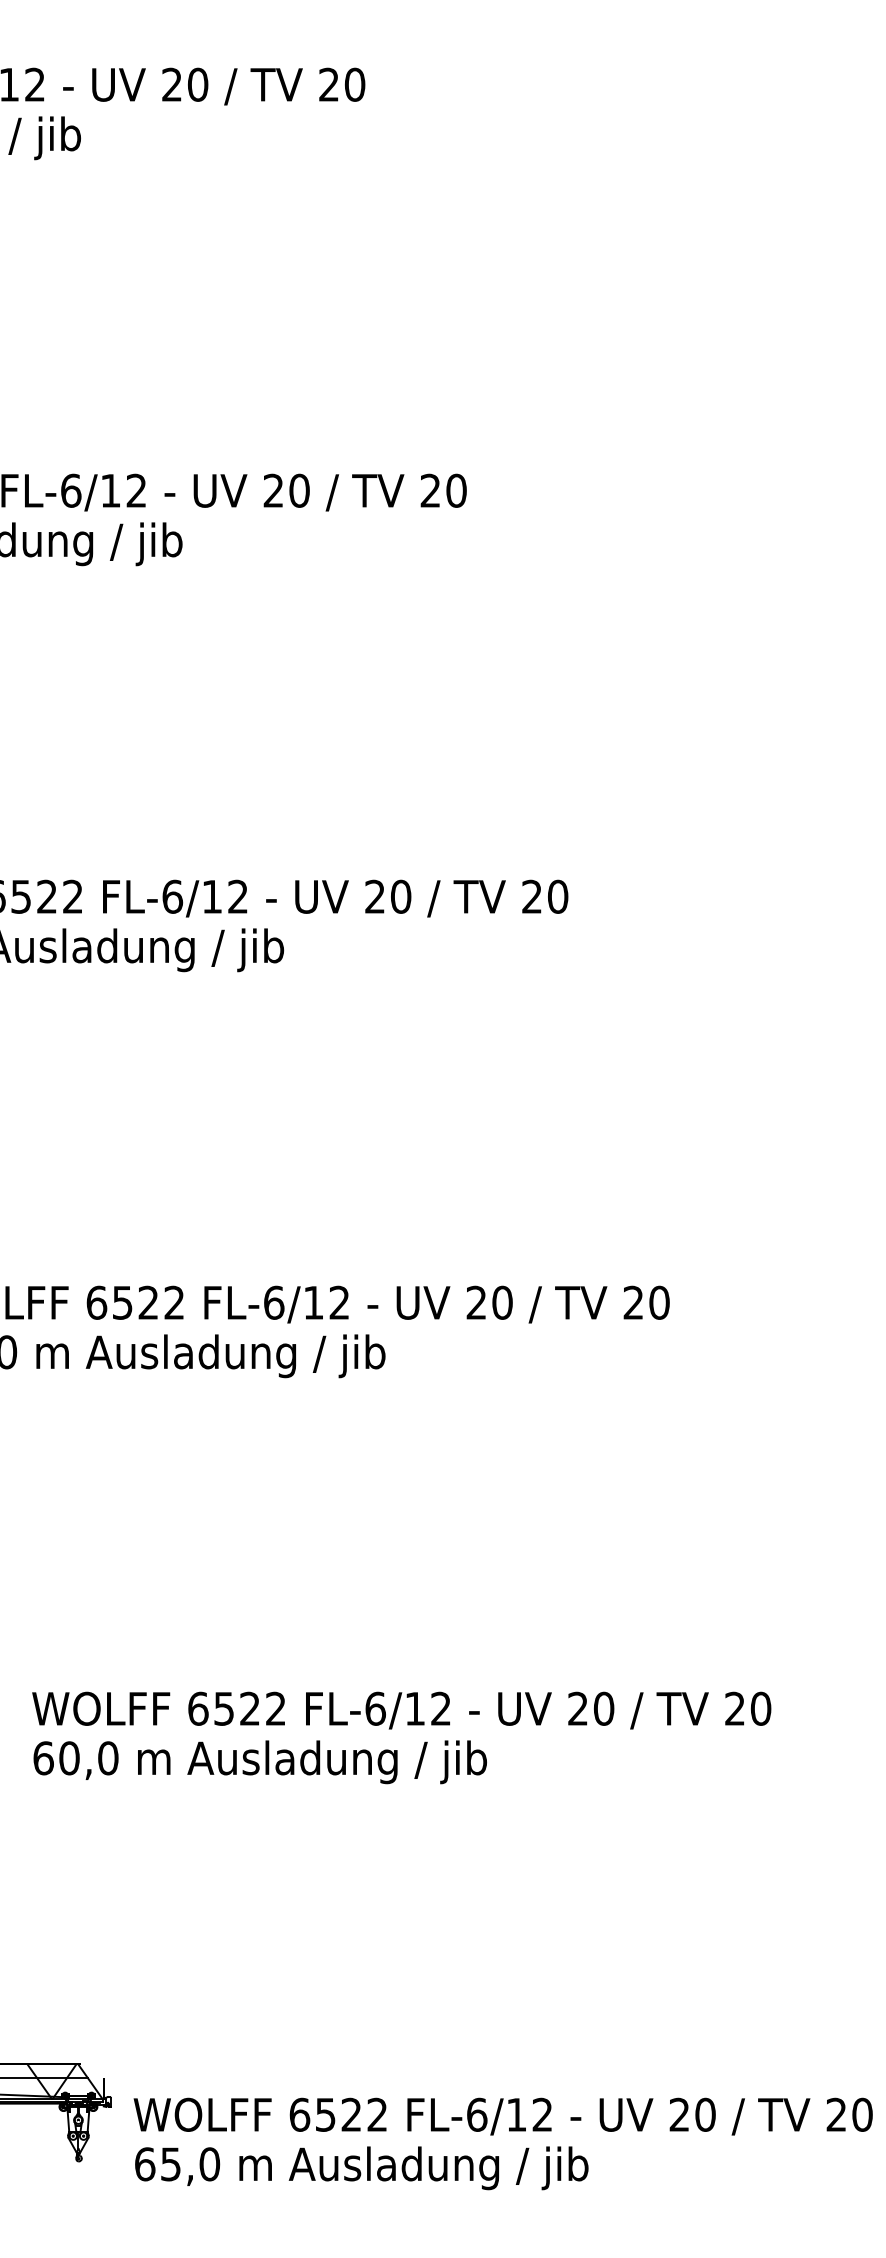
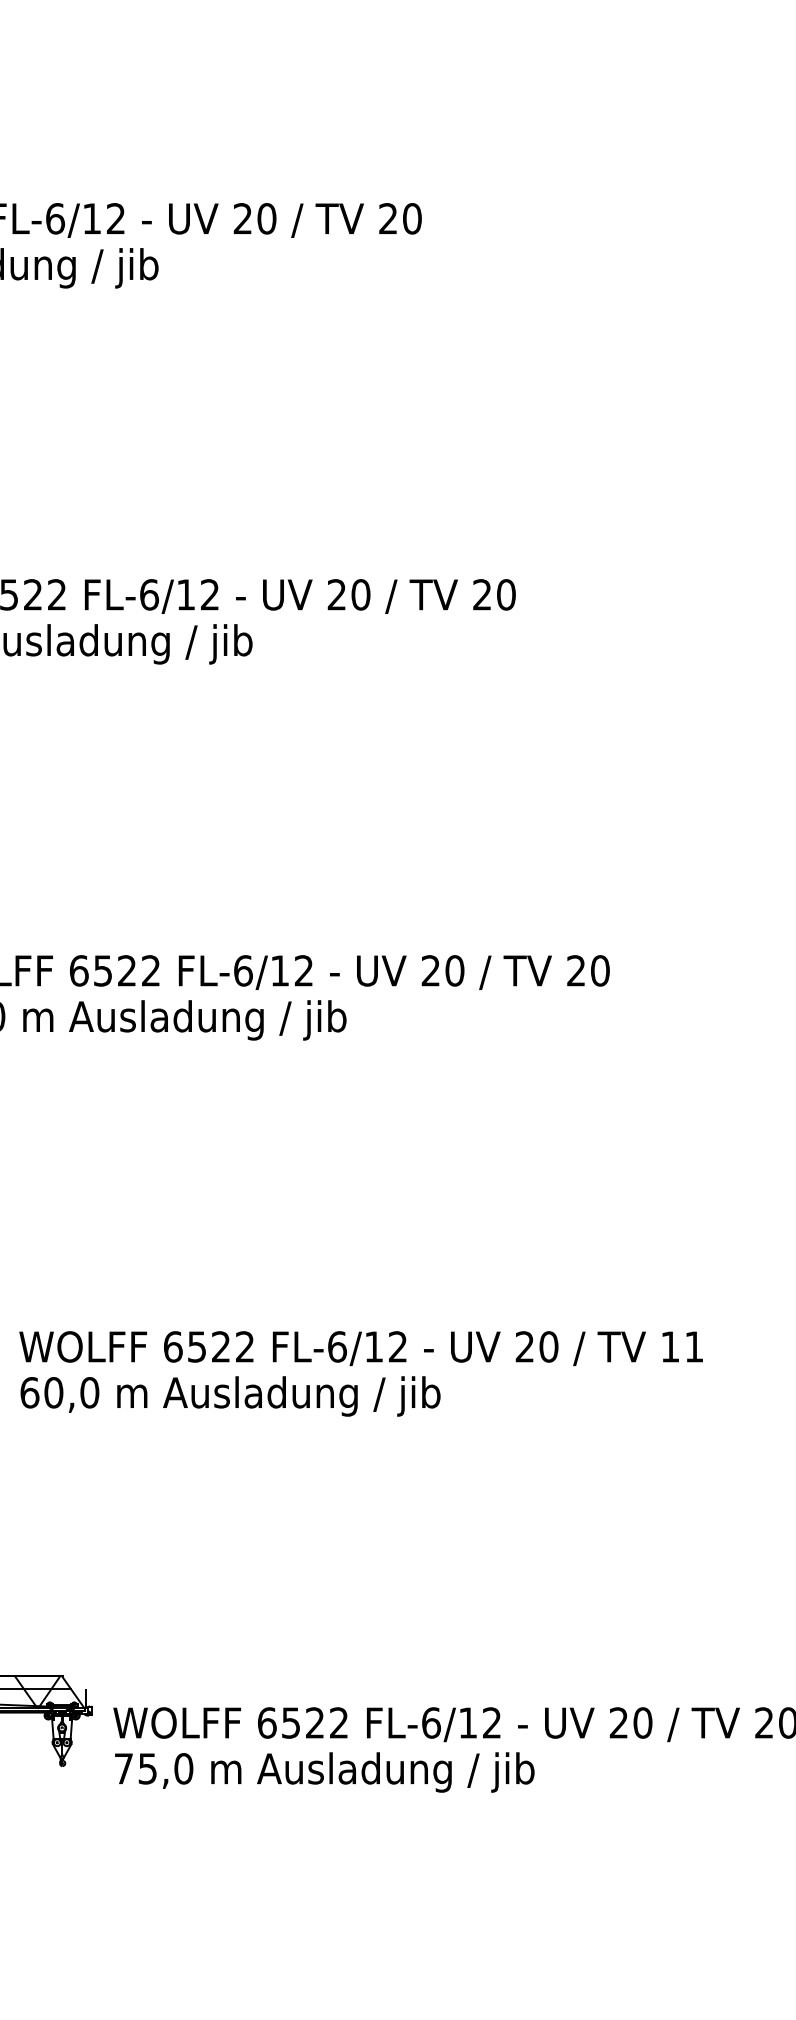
text: (748, 1708) -> (682, 1346), 20 -> 11
text: (145, 2164) -> (124, 1768), 65,0 -> 75,0

